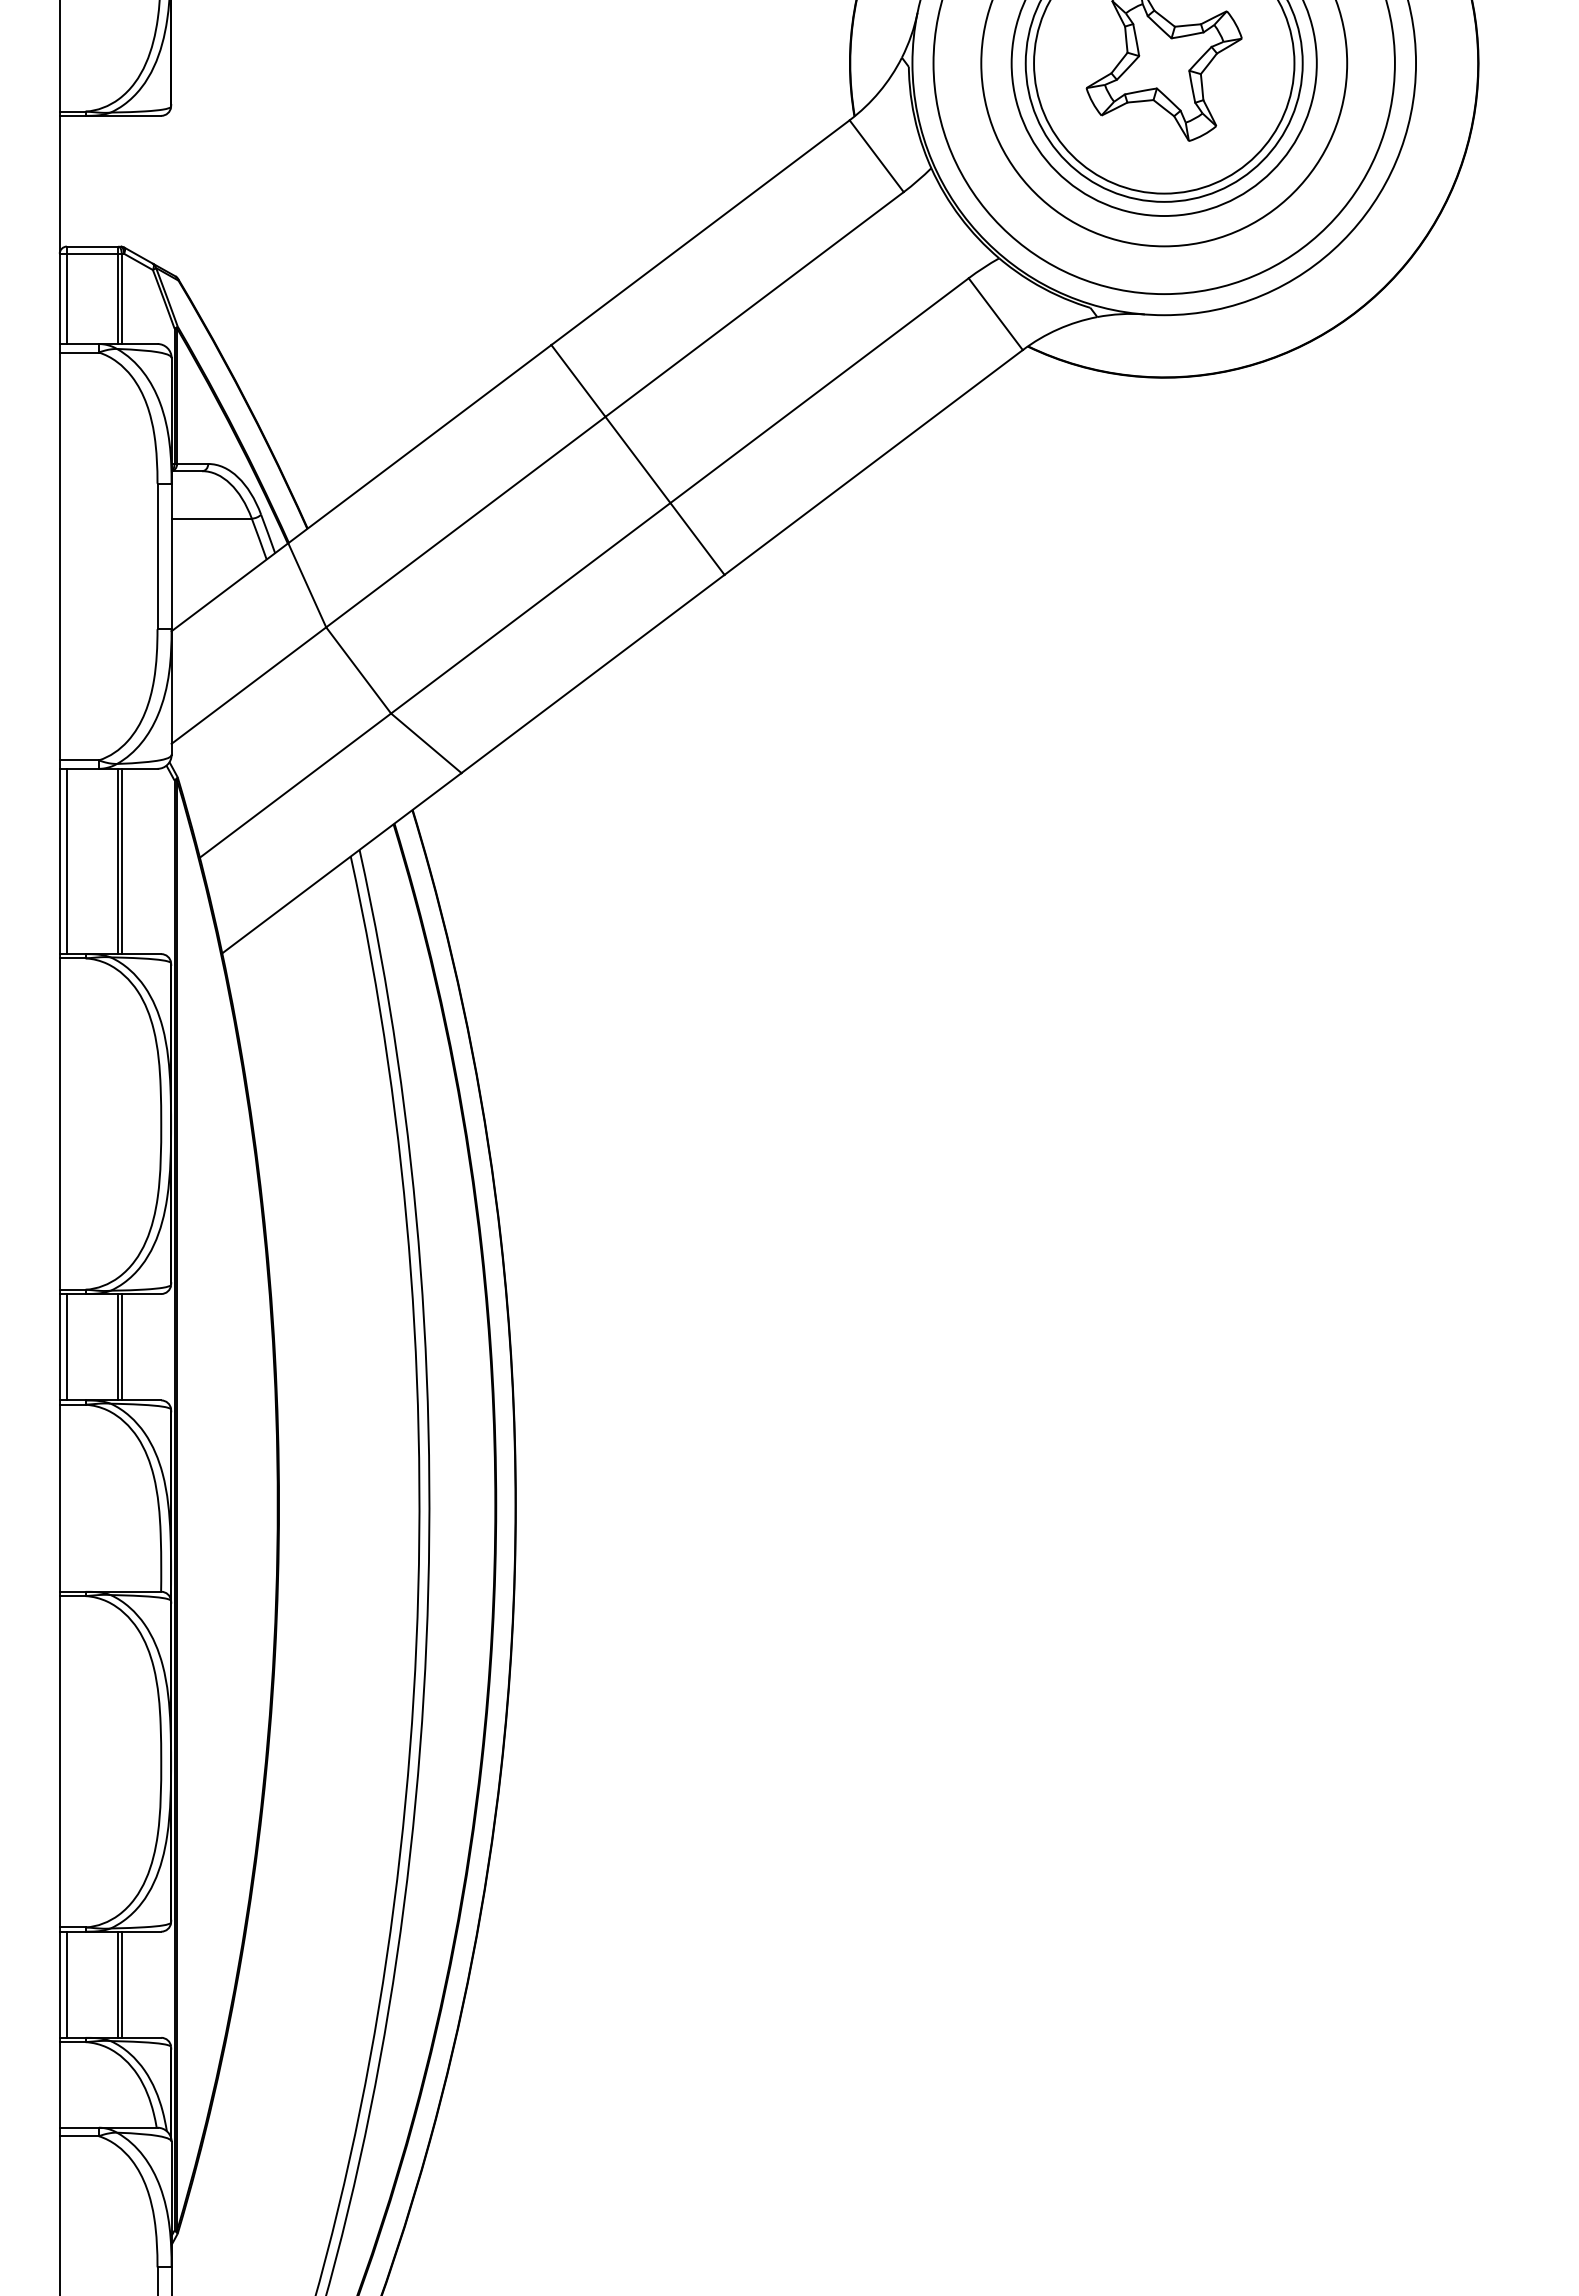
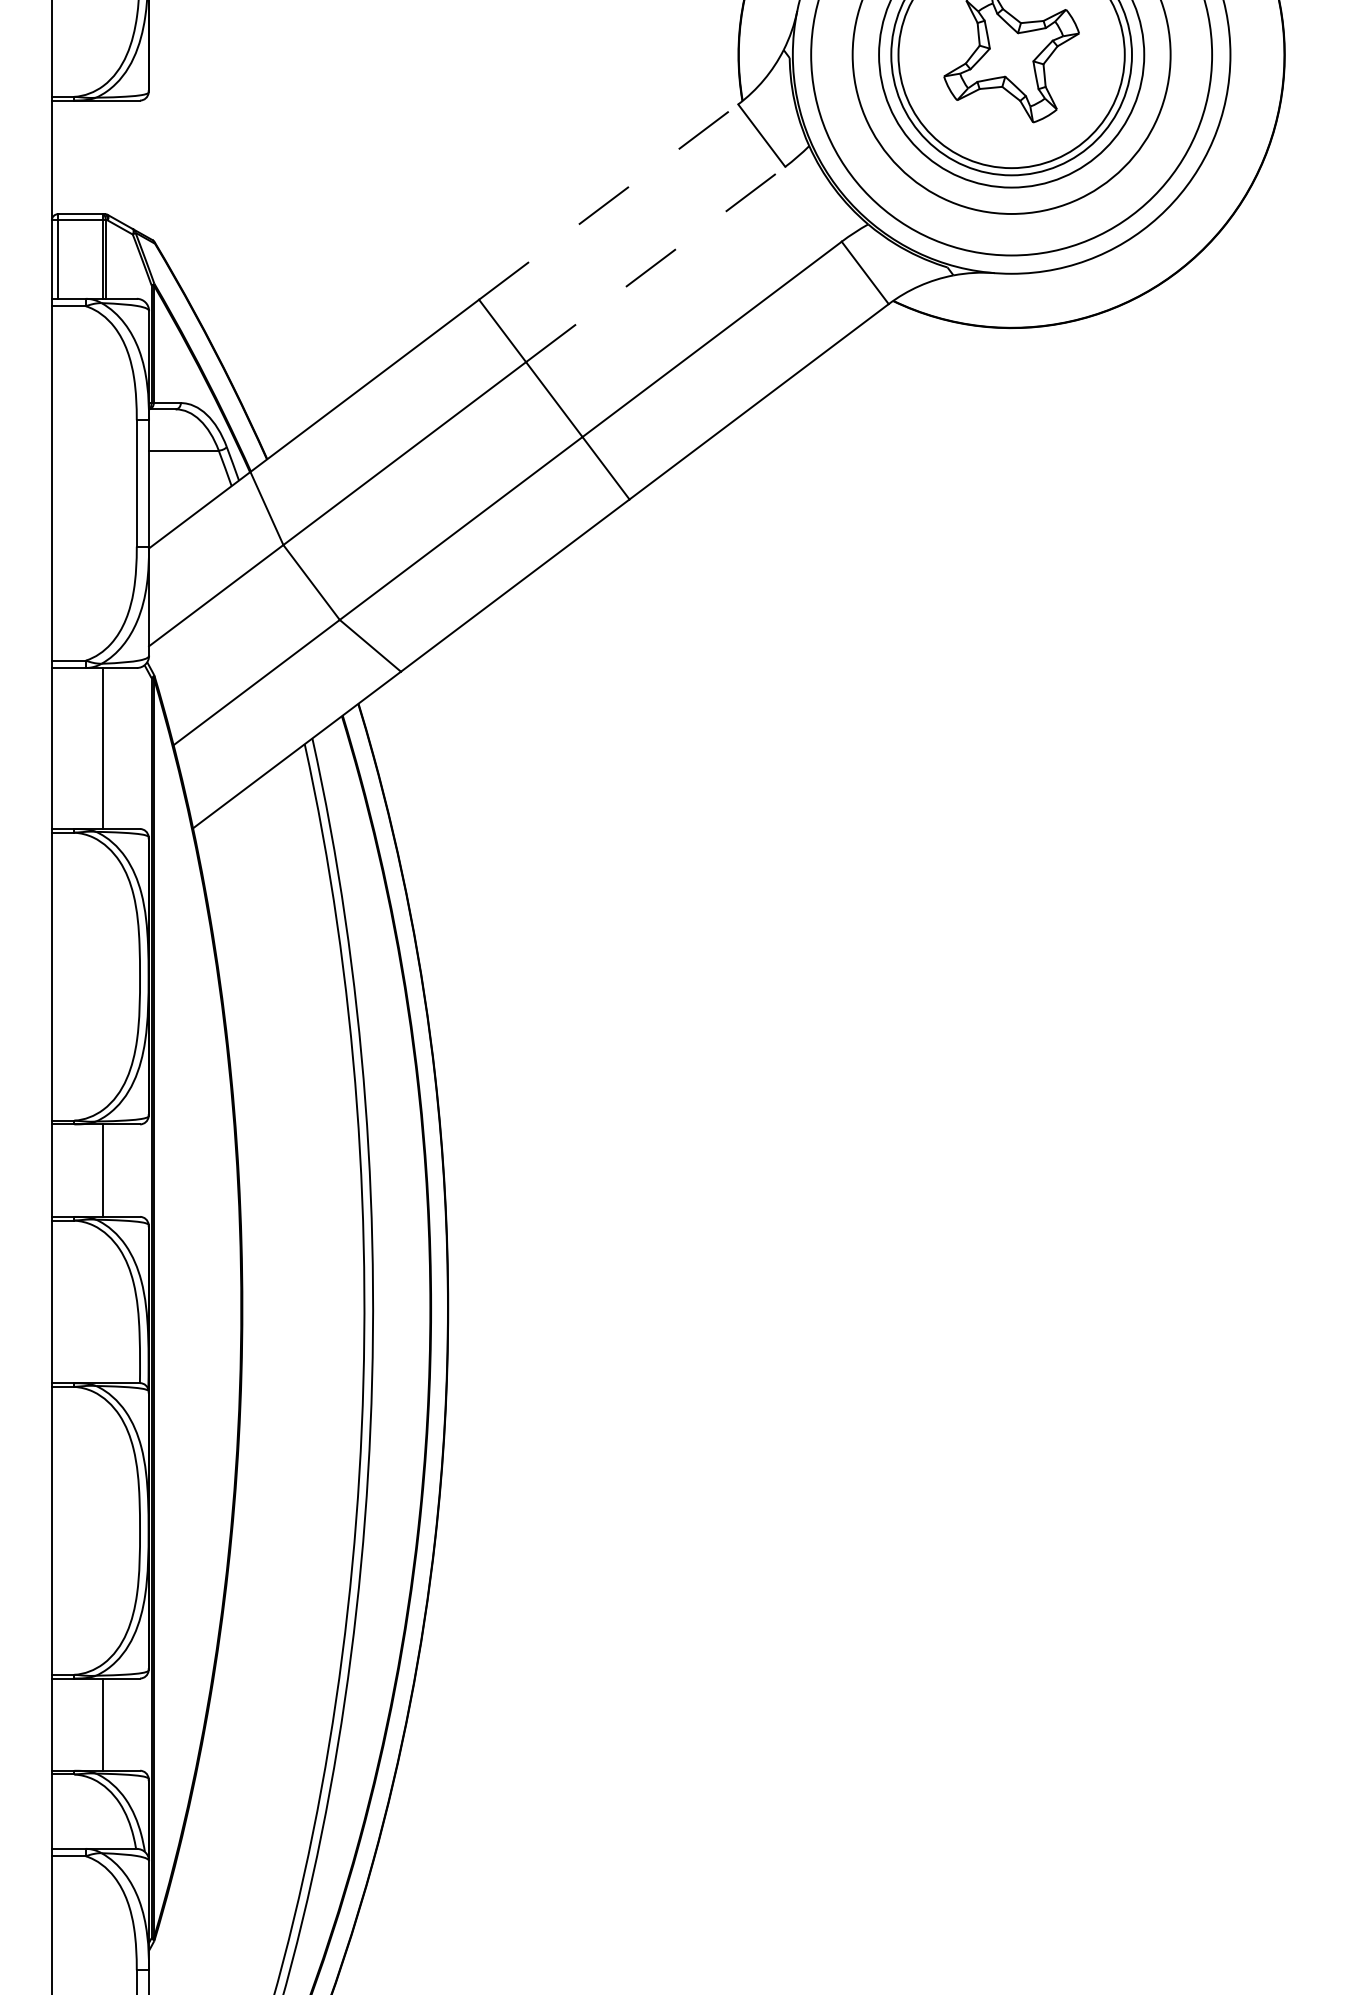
line: (700, 232) -> (608, 201), solid -> dashed
line: (754, 304) -> (655, 264), solid -> dashed
line: (66, 861) -> (57, 748), removed
line: (121, 861) -> (105, 748), removed
line: (66, 1347) -> (57, 1170), removed
line: (121, 1347) -> (105, 1170), removed
line: (66, 1984) -> (57, 1724), removed
line: (121, 1984) -> (105, 1724), removed

